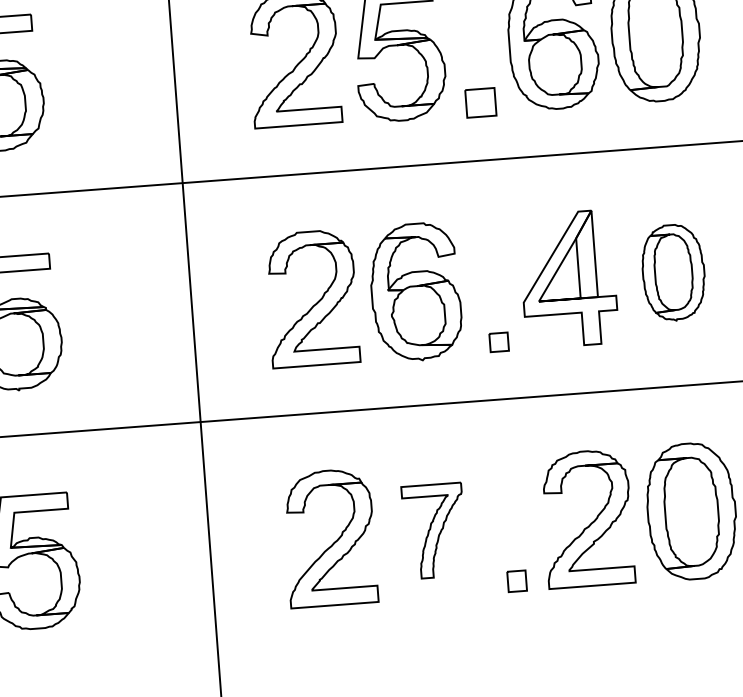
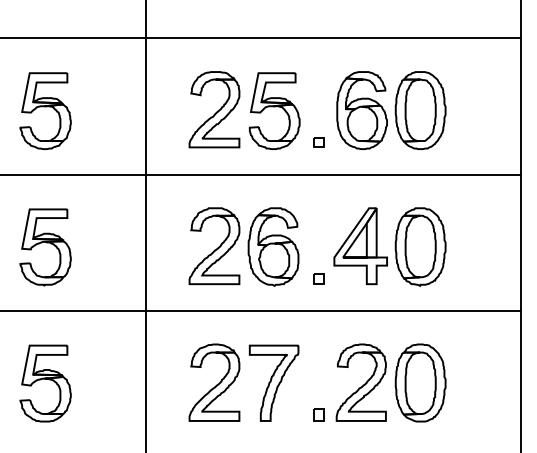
part: (480, 102) -> (318, 142), size x0.62
part: (673, 271) -> (420, 246), size x1.43
part: (433, 529) -> (273, 382), size x1.43

